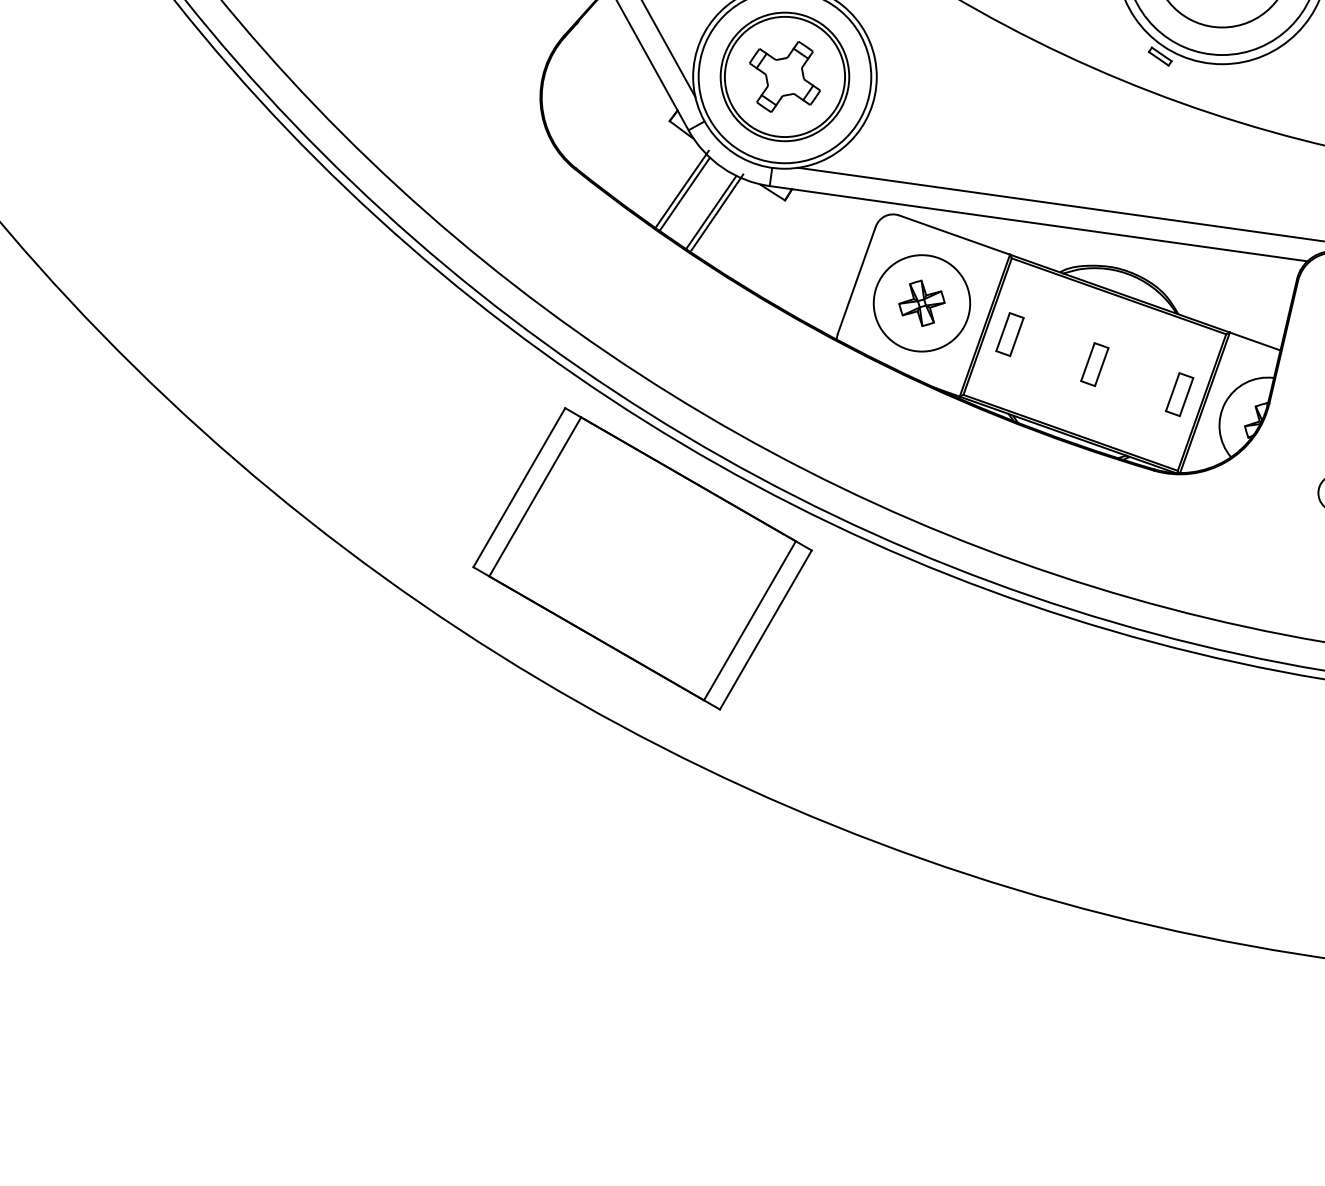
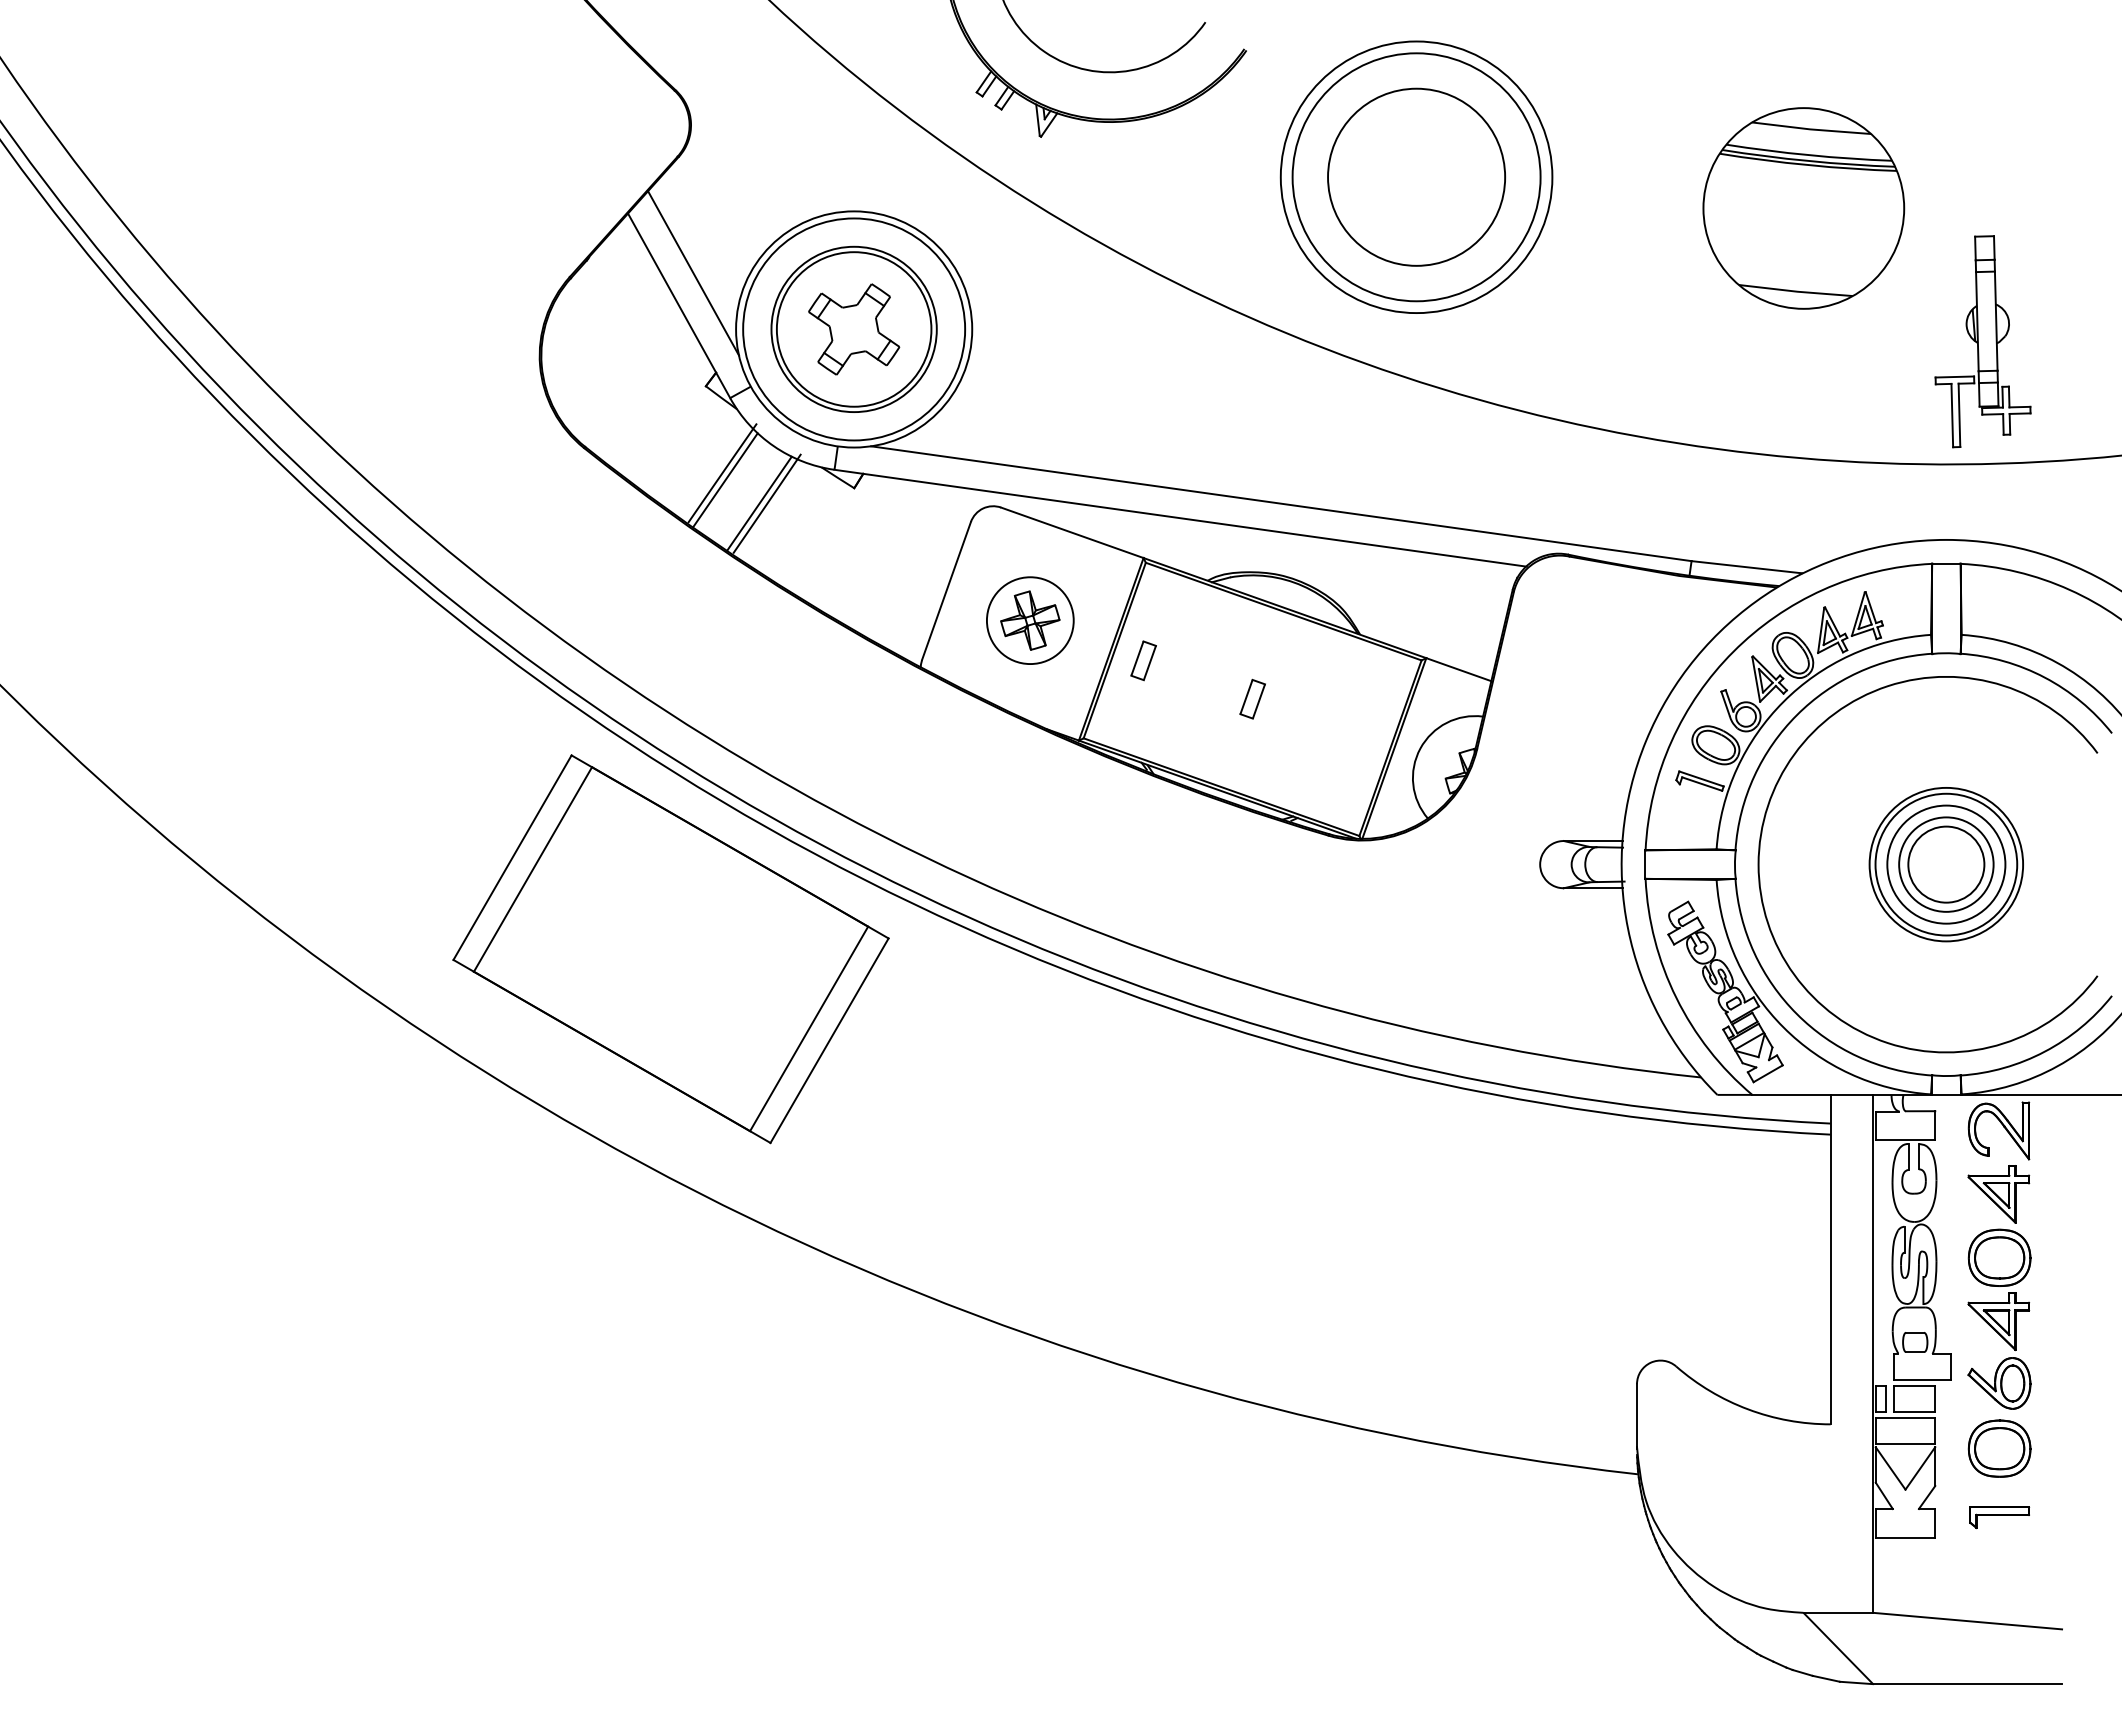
part: (1160, 55) -> (1336, 302), removed
circle: (922, 303) -> (1030, 620), size x0.7
part: (1009, 334) -> (1143, 660), size x0.7
part: (1094, 363) -> (1252, 698), size x0.7
part: (1179, 394) -> (1361, 737), removed

